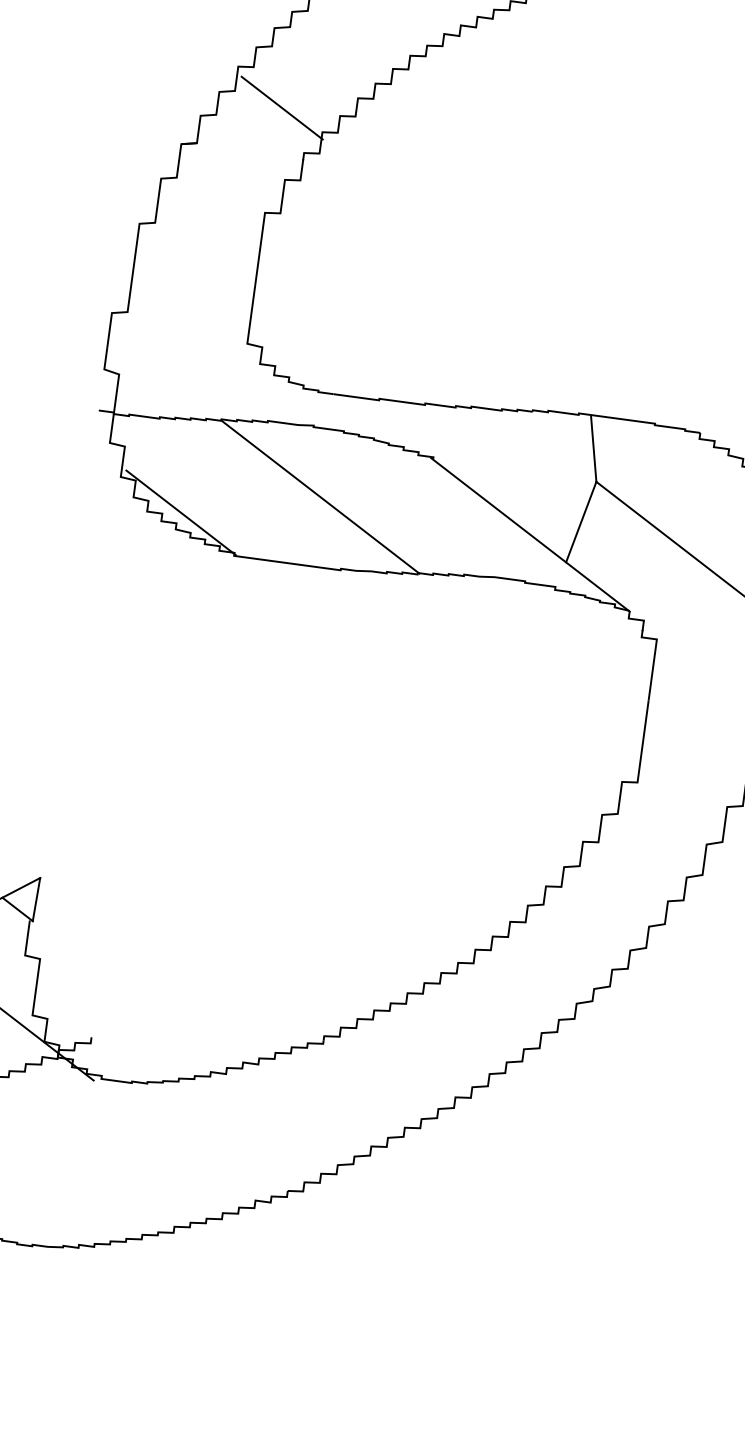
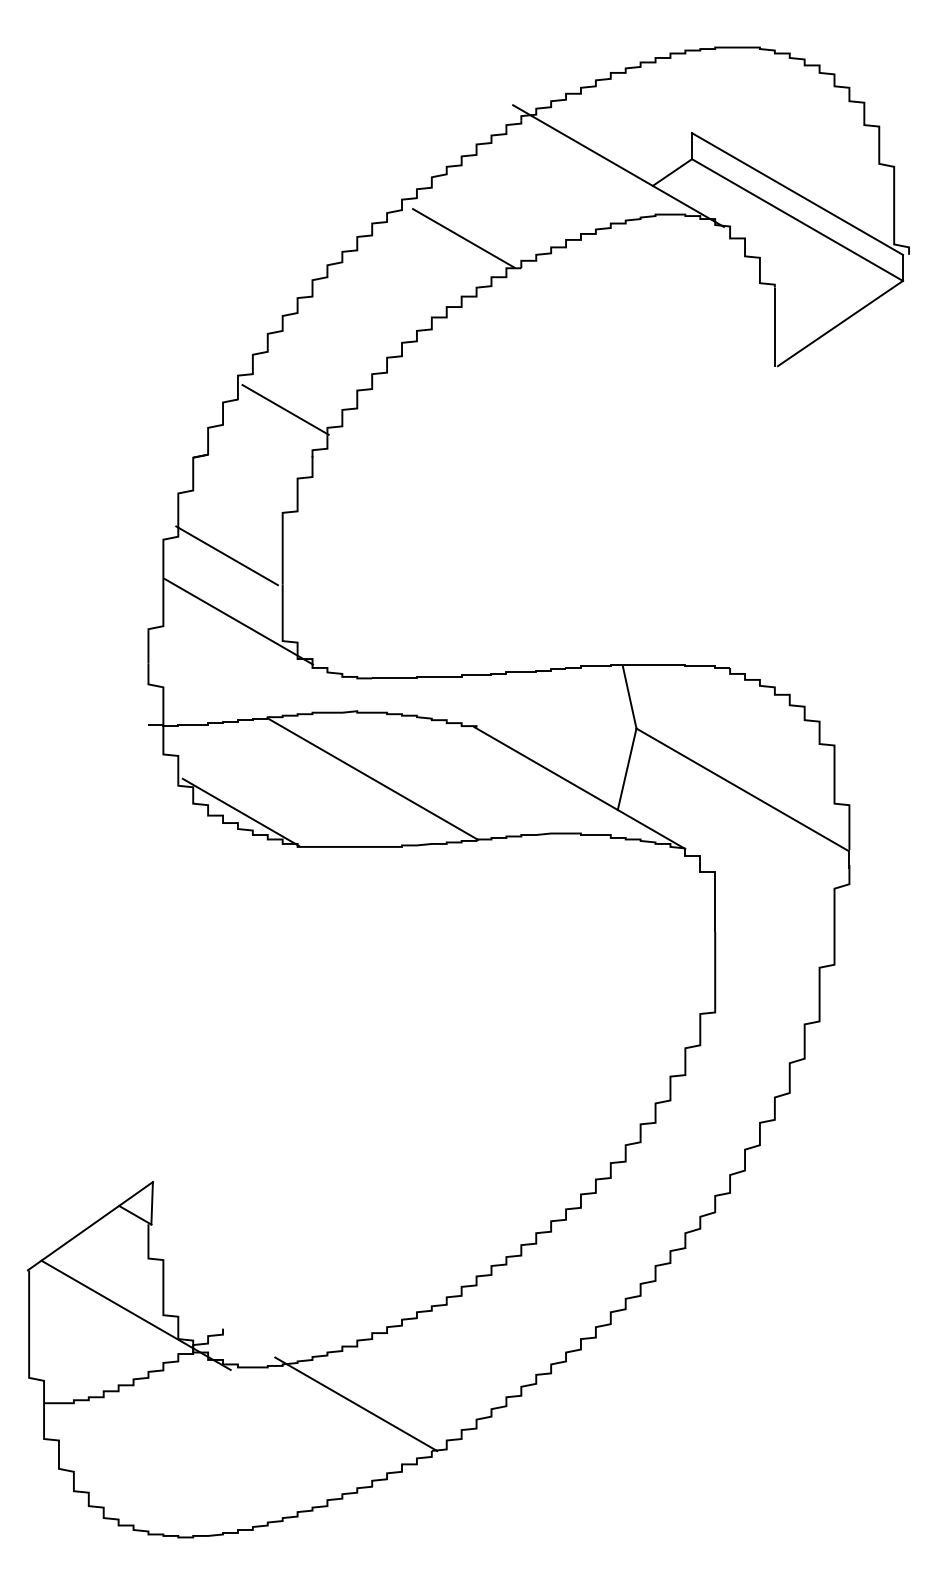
line: (201, 248) -> (226, 555), added
line: (204, 317) -> (238, 621), added
line: (217, 1133) -> (356, 1404), added

